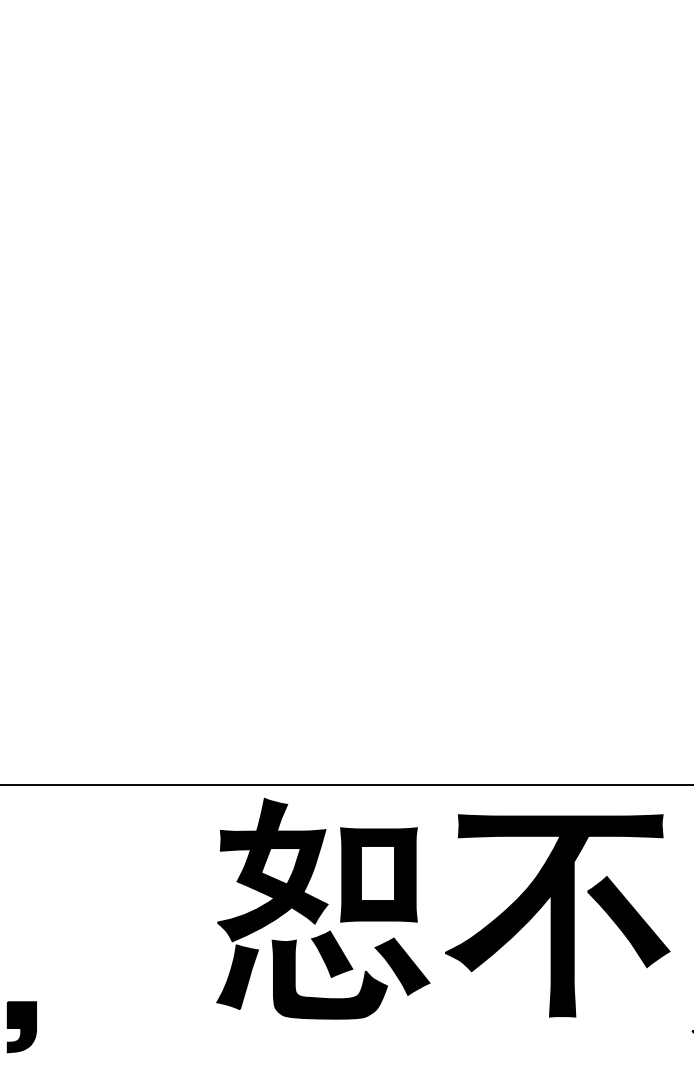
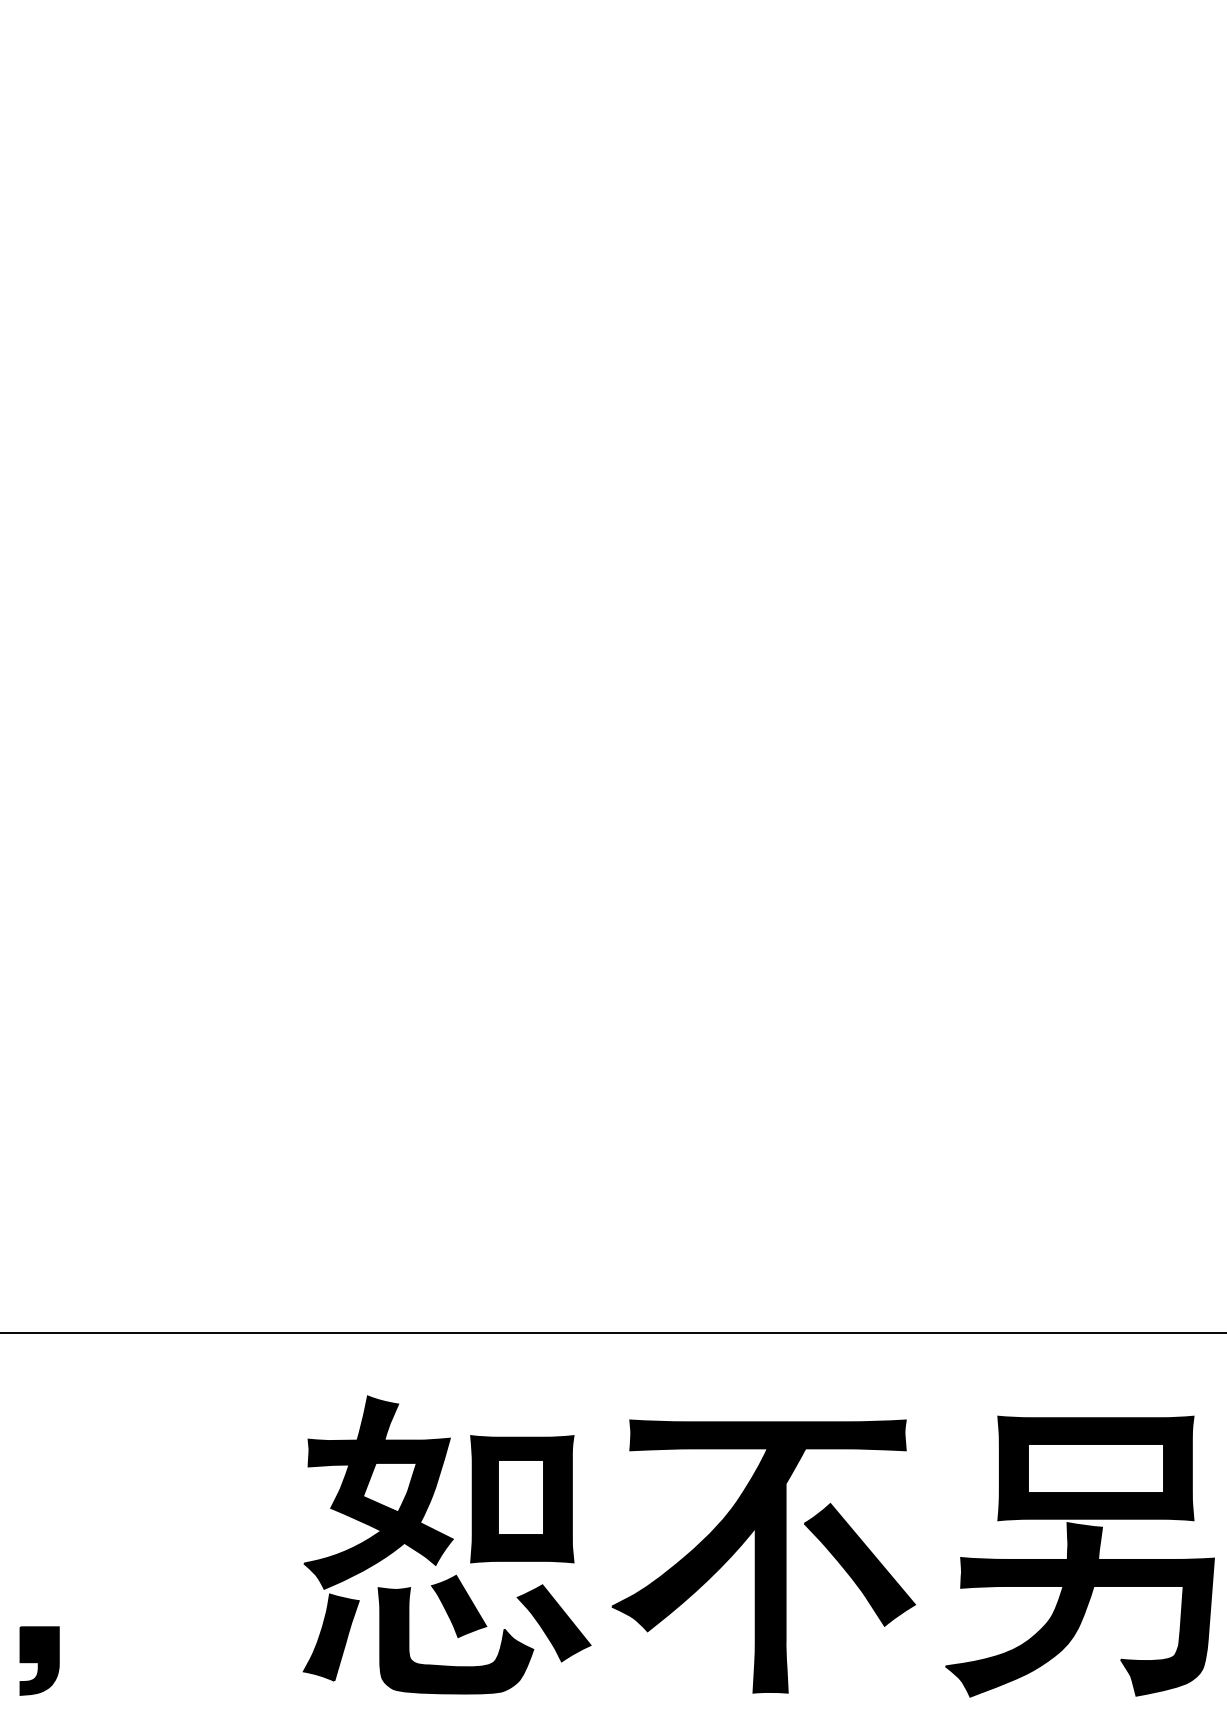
part: (322, 908) -> (446, 1544), moved
part: (557, 915) -> (763, 1556), moved

